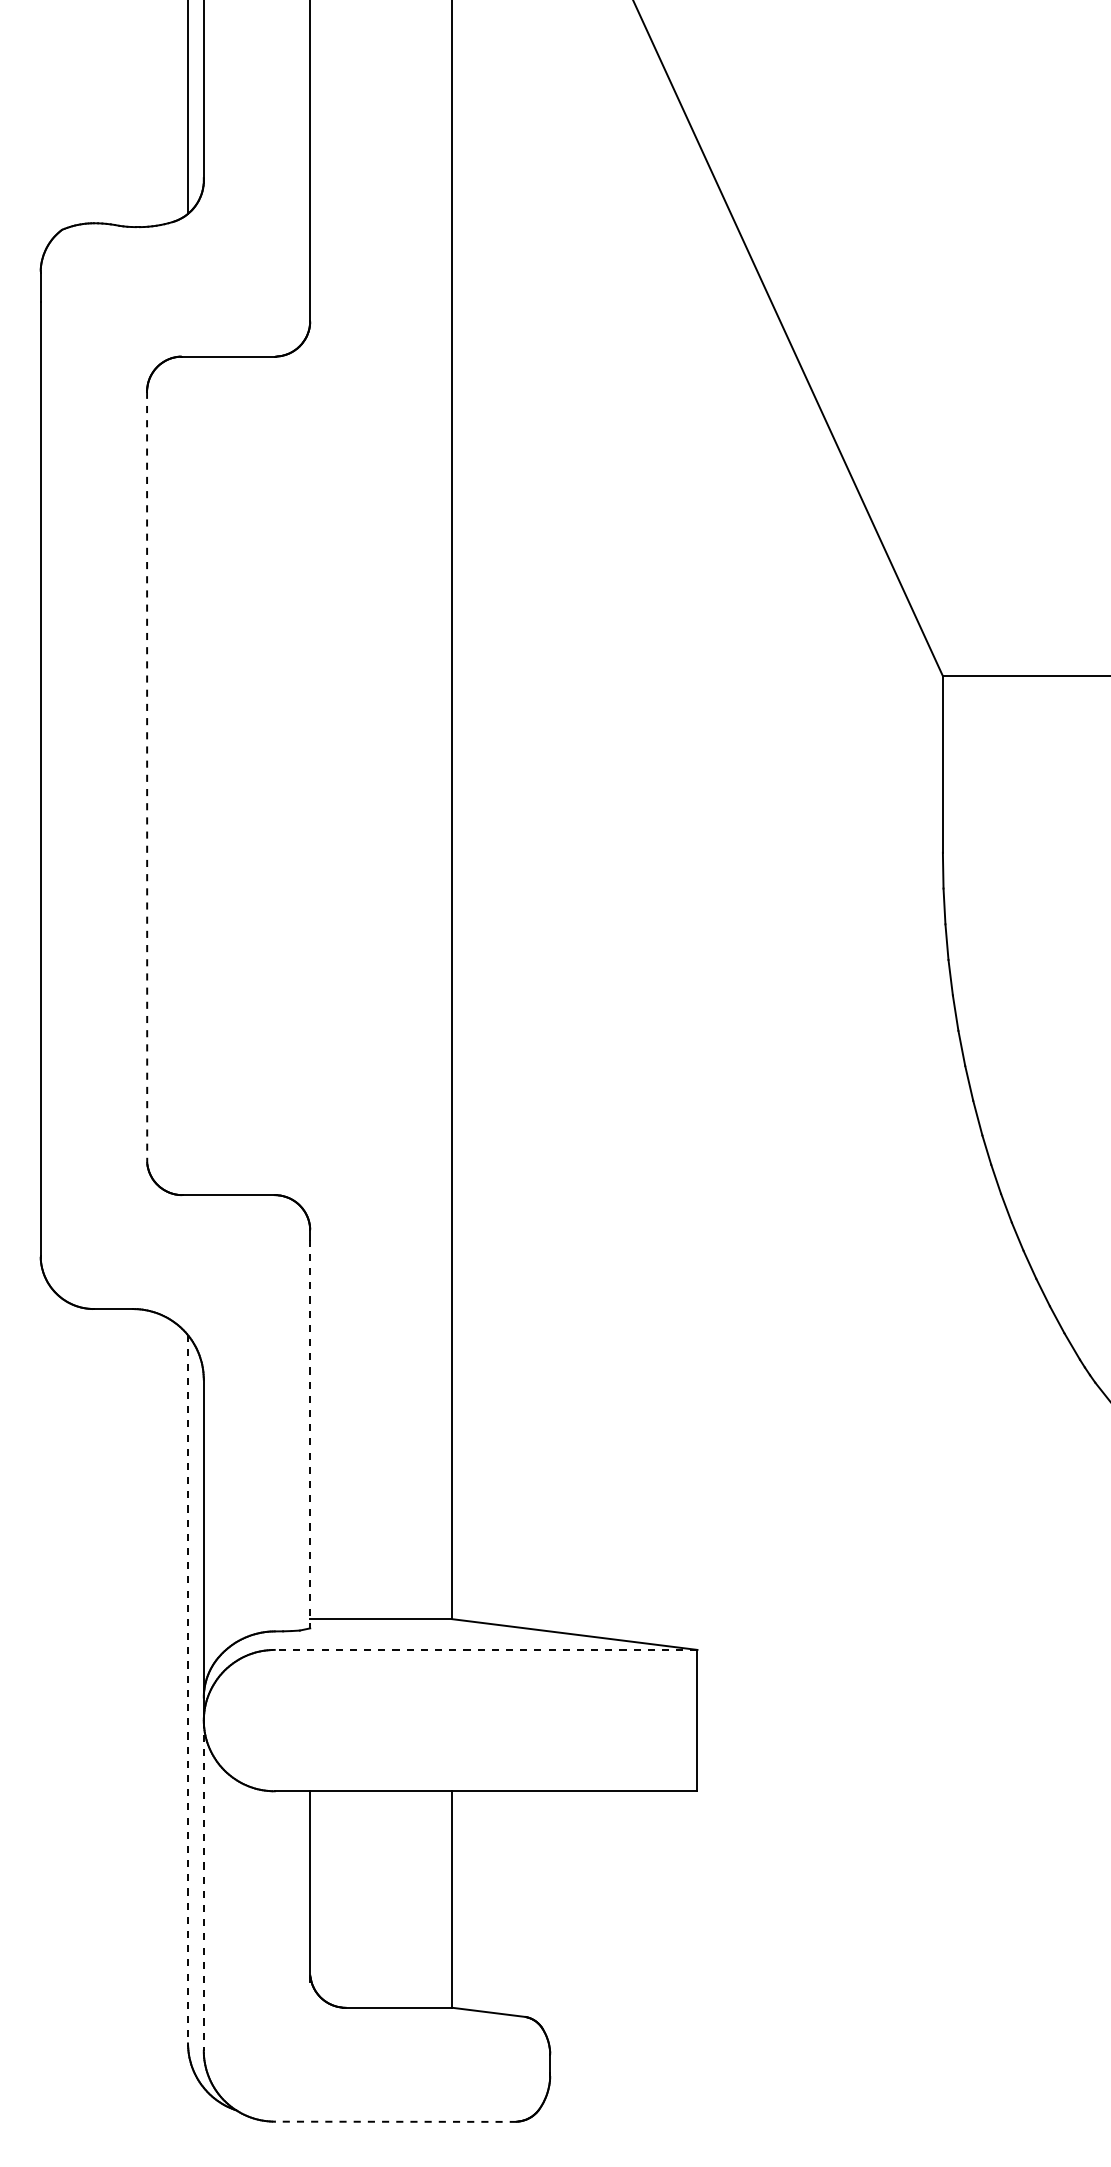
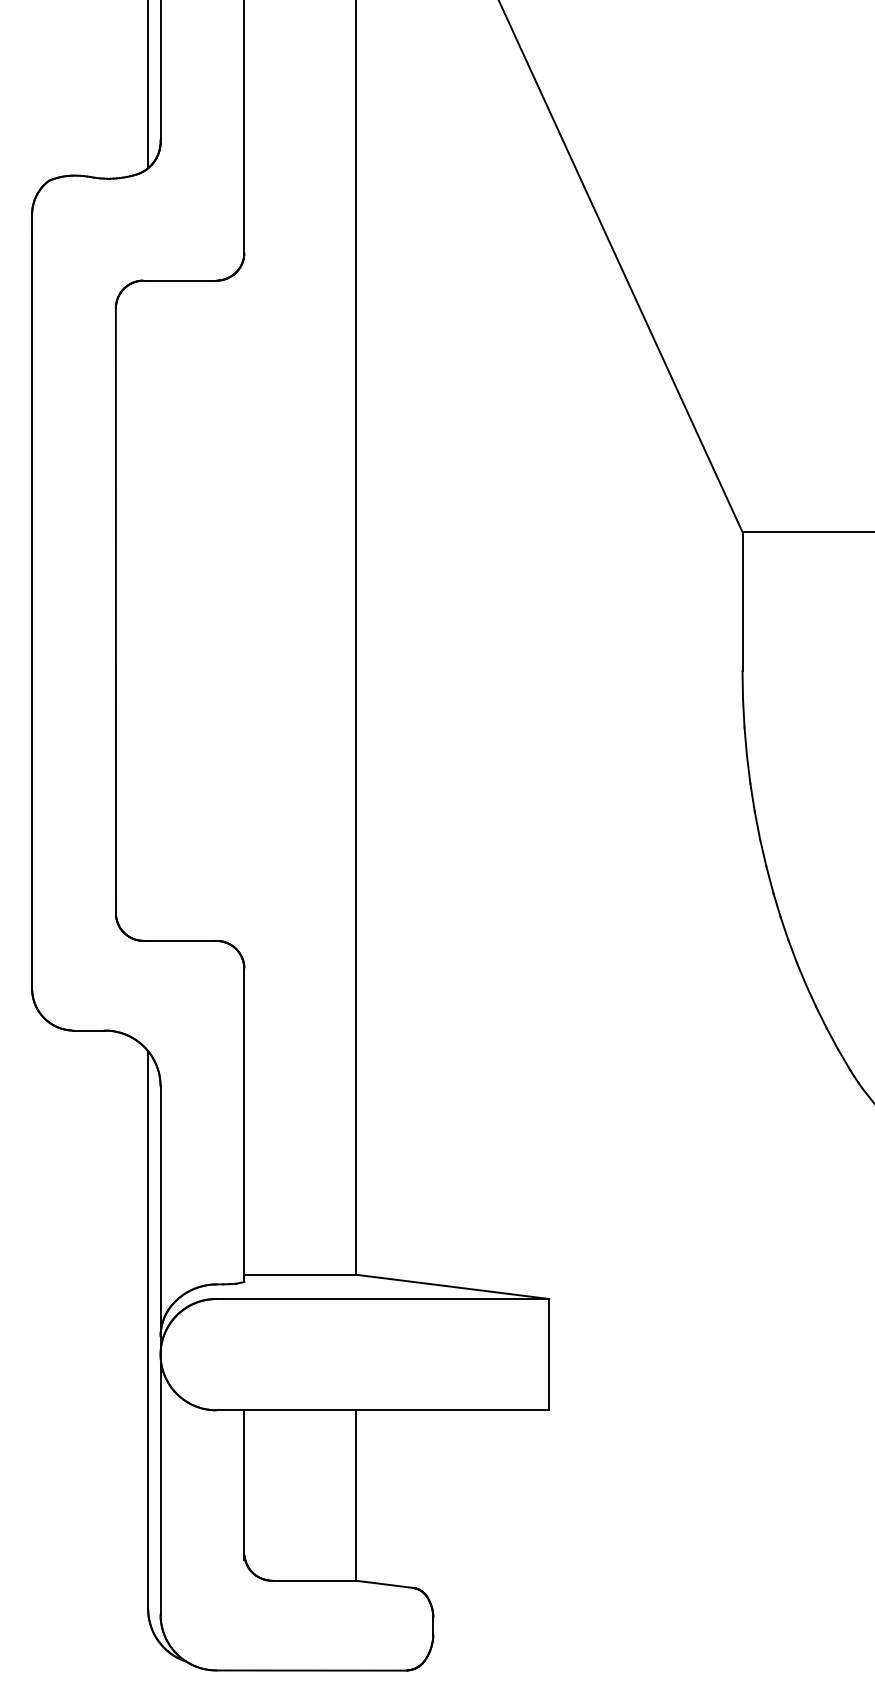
line: (147, 777) -> (116, 612), dashed -> solid
line: (310, 1434) -> (244, 1129), dashed -> solid
line: (485, 1649) -> (382, 1298), dashed -> solid
line: (187, 1689) -> (147, 1330), dashed -> solid
line: (203, 1886) -> (160, 1485), dashed -> solid
line: (395, 2121) -> (311, 1670), dashed -> solid

